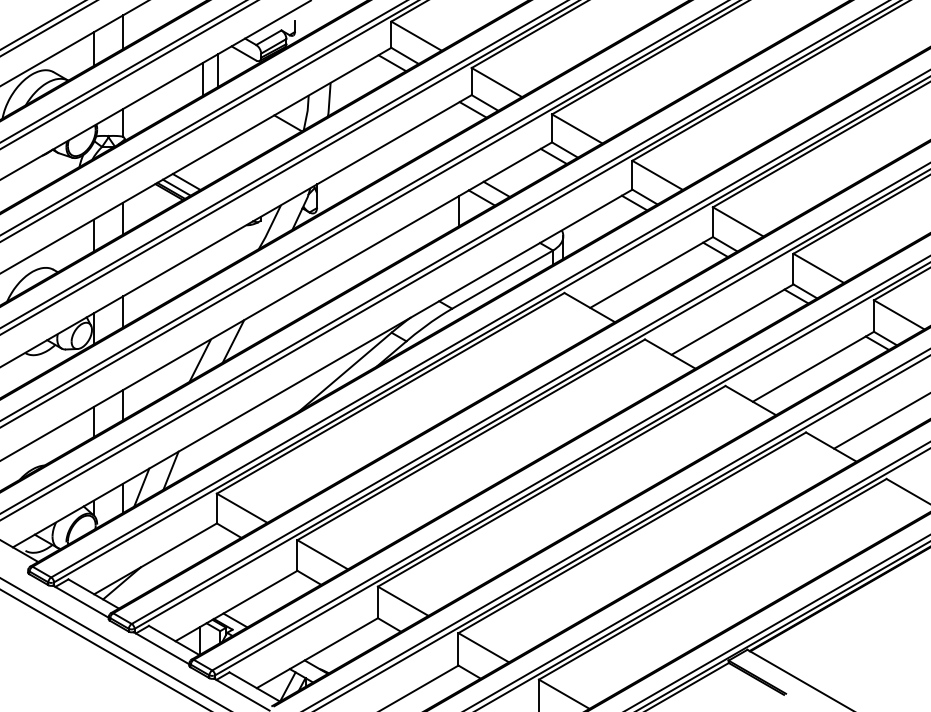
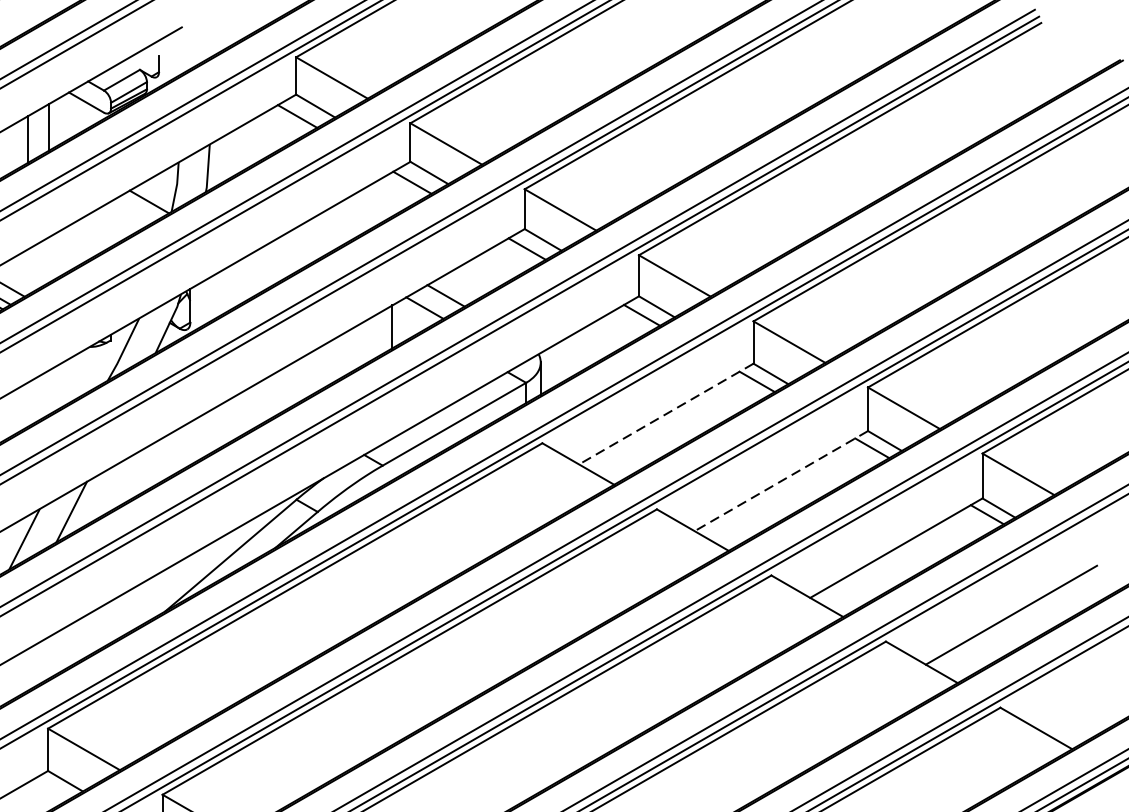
line: (651, 272) -> (666, 414), solid -> dashed
line: (732, 319) -> (781, 480), solid -> dashed

